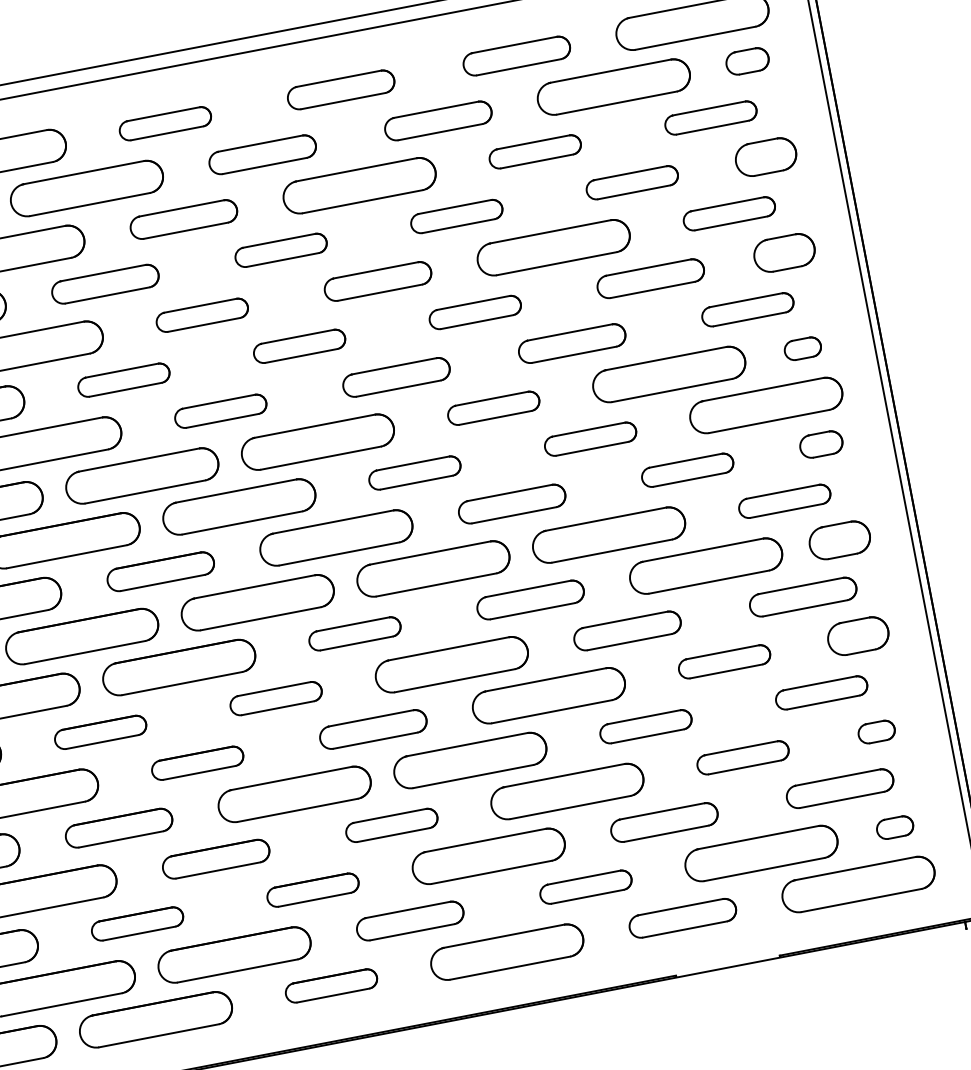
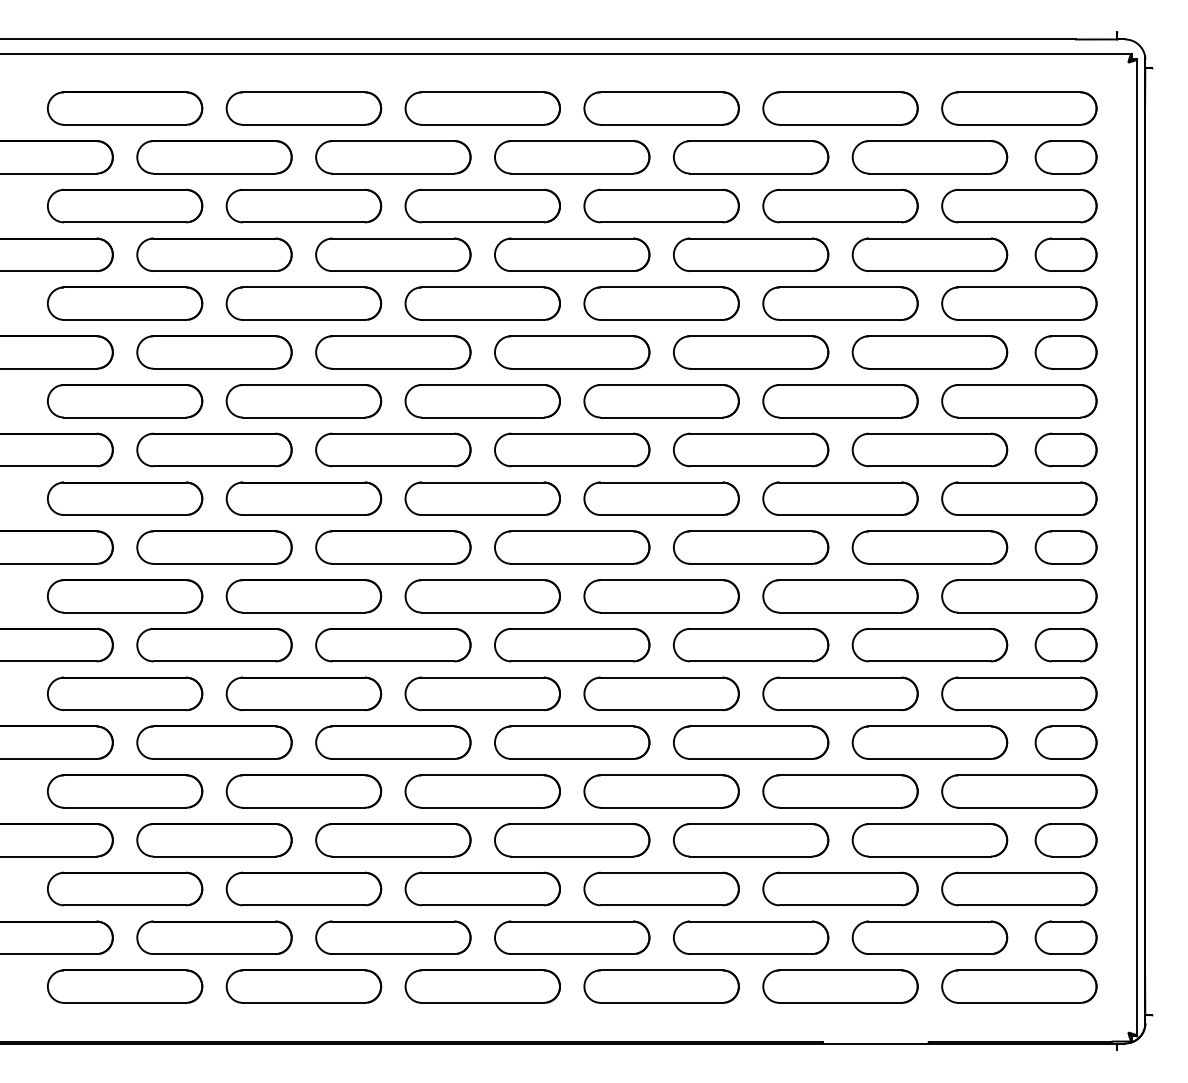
part: (516, 56) -> (840, 108), size x1.43
part: (747, 61) -> (1065, 157), size x1.43
part: (341, 89) -> (661, 108), size x1.43
part: (710, 117) -> (1019, 205), size x1.67
part: (438, 121) -> (751, 157), size x1.43
part: (165, 123) -> (482, 108), size x1.67
part: (535, 151) -> (840, 205), size x1.67
part: (262, 154) -> (572, 157), size x1.43
part: (631, 182) -> (929, 254), size x1.67
part: (729, 213) -> (1019, 303), size x1.67
part: (457, 216) -> (751, 254), size x1.67
part: (183, 219) -> (482, 205), size x1.43
part: (281, 250) -> (572, 254), size x1.67
part: (650, 278) -> (929, 352), size x1.43
part: (377, 281) -> (661, 303), size x1.43
part: (105, 283) -> (393, 254), size x1.43
part: (747, 309) -> (1019, 401), size x1.67
part: (475, 312) -> (751, 352), size x1.67
part: (202, 315) -> (482, 303), size x1.67
part: (572, 343) -> (840, 401), size x1.43
part: (299, 346) -> (572, 352), size x1.67
part: (802, 348) -> (1065, 449), size x1.67
part: (396, 377) -> (661, 401), size x1.43
part: (124, 380) -> (393, 352), size x1.67
part: (493, 407) -> (751, 449), size x1.67
part: (220, 411) -> (482, 401), size x1.67
part: (590, 439) -> (840, 498), size x1.67
part: (820, 444) -> (1065, 547), size x1.43
part: (687, 470) -> (929, 547), size x1.67
part: (414, 472) -> (661, 498), size x1.67
part: (784, 501) -> (1019, 596), size x1.67
part: (512, 503) -> (751, 547), size x1.43
part: (160, 571) -> (393, 547), size x1.43
part: (803, 596) -> (1019, 693), size x1.43
part: (530, 600) -> (751, 645), size x1.43
part: (627, 630) -> (840, 693), size x1.43
part: (355, 634) -> (572, 645), size x1.67
part: (724, 661) -> (929, 742), size x1.67
part: (821, 692) -> (1019, 791), size x1.67
part: (275, 698) -> (482, 693), size x1.67
part: (645, 726) -> (840, 791), size x1.67
part: (373, 729) -> (572, 742), size x1.43
part: (100, 732) -> (303, 693), size x1.67
part: (876, 732) -> (1065, 840), size x1.67
part: (742, 758) -> (929, 840), size x1.67
part: (197, 763) -> (393, 742), size x1.67
part: (840, 788) -> (1019, 888), size x1.43
part: (664, 822) -> (840, 888), size x1.43
part: (392, 825) -> (572, 840), size x1.67
part: (894, 827) -> (1065, 937), size x1.67
part: (118, 828) -> (303, 791), size x1.43
part: (216, 859) -> (393, 840), size x1.43
part: (586, 886) -> (751, 937), size x1.67
part: (312, 889) -> (482, 888), size x1.67
part: (682, 918) -> (840, 986), size x1.43
part: (410, 920) -> (572, 937), size x1.43
part: (136, 923) -> (303, 888), size x1.67
part: (331, 985) -> (482, 986), size x1.67

